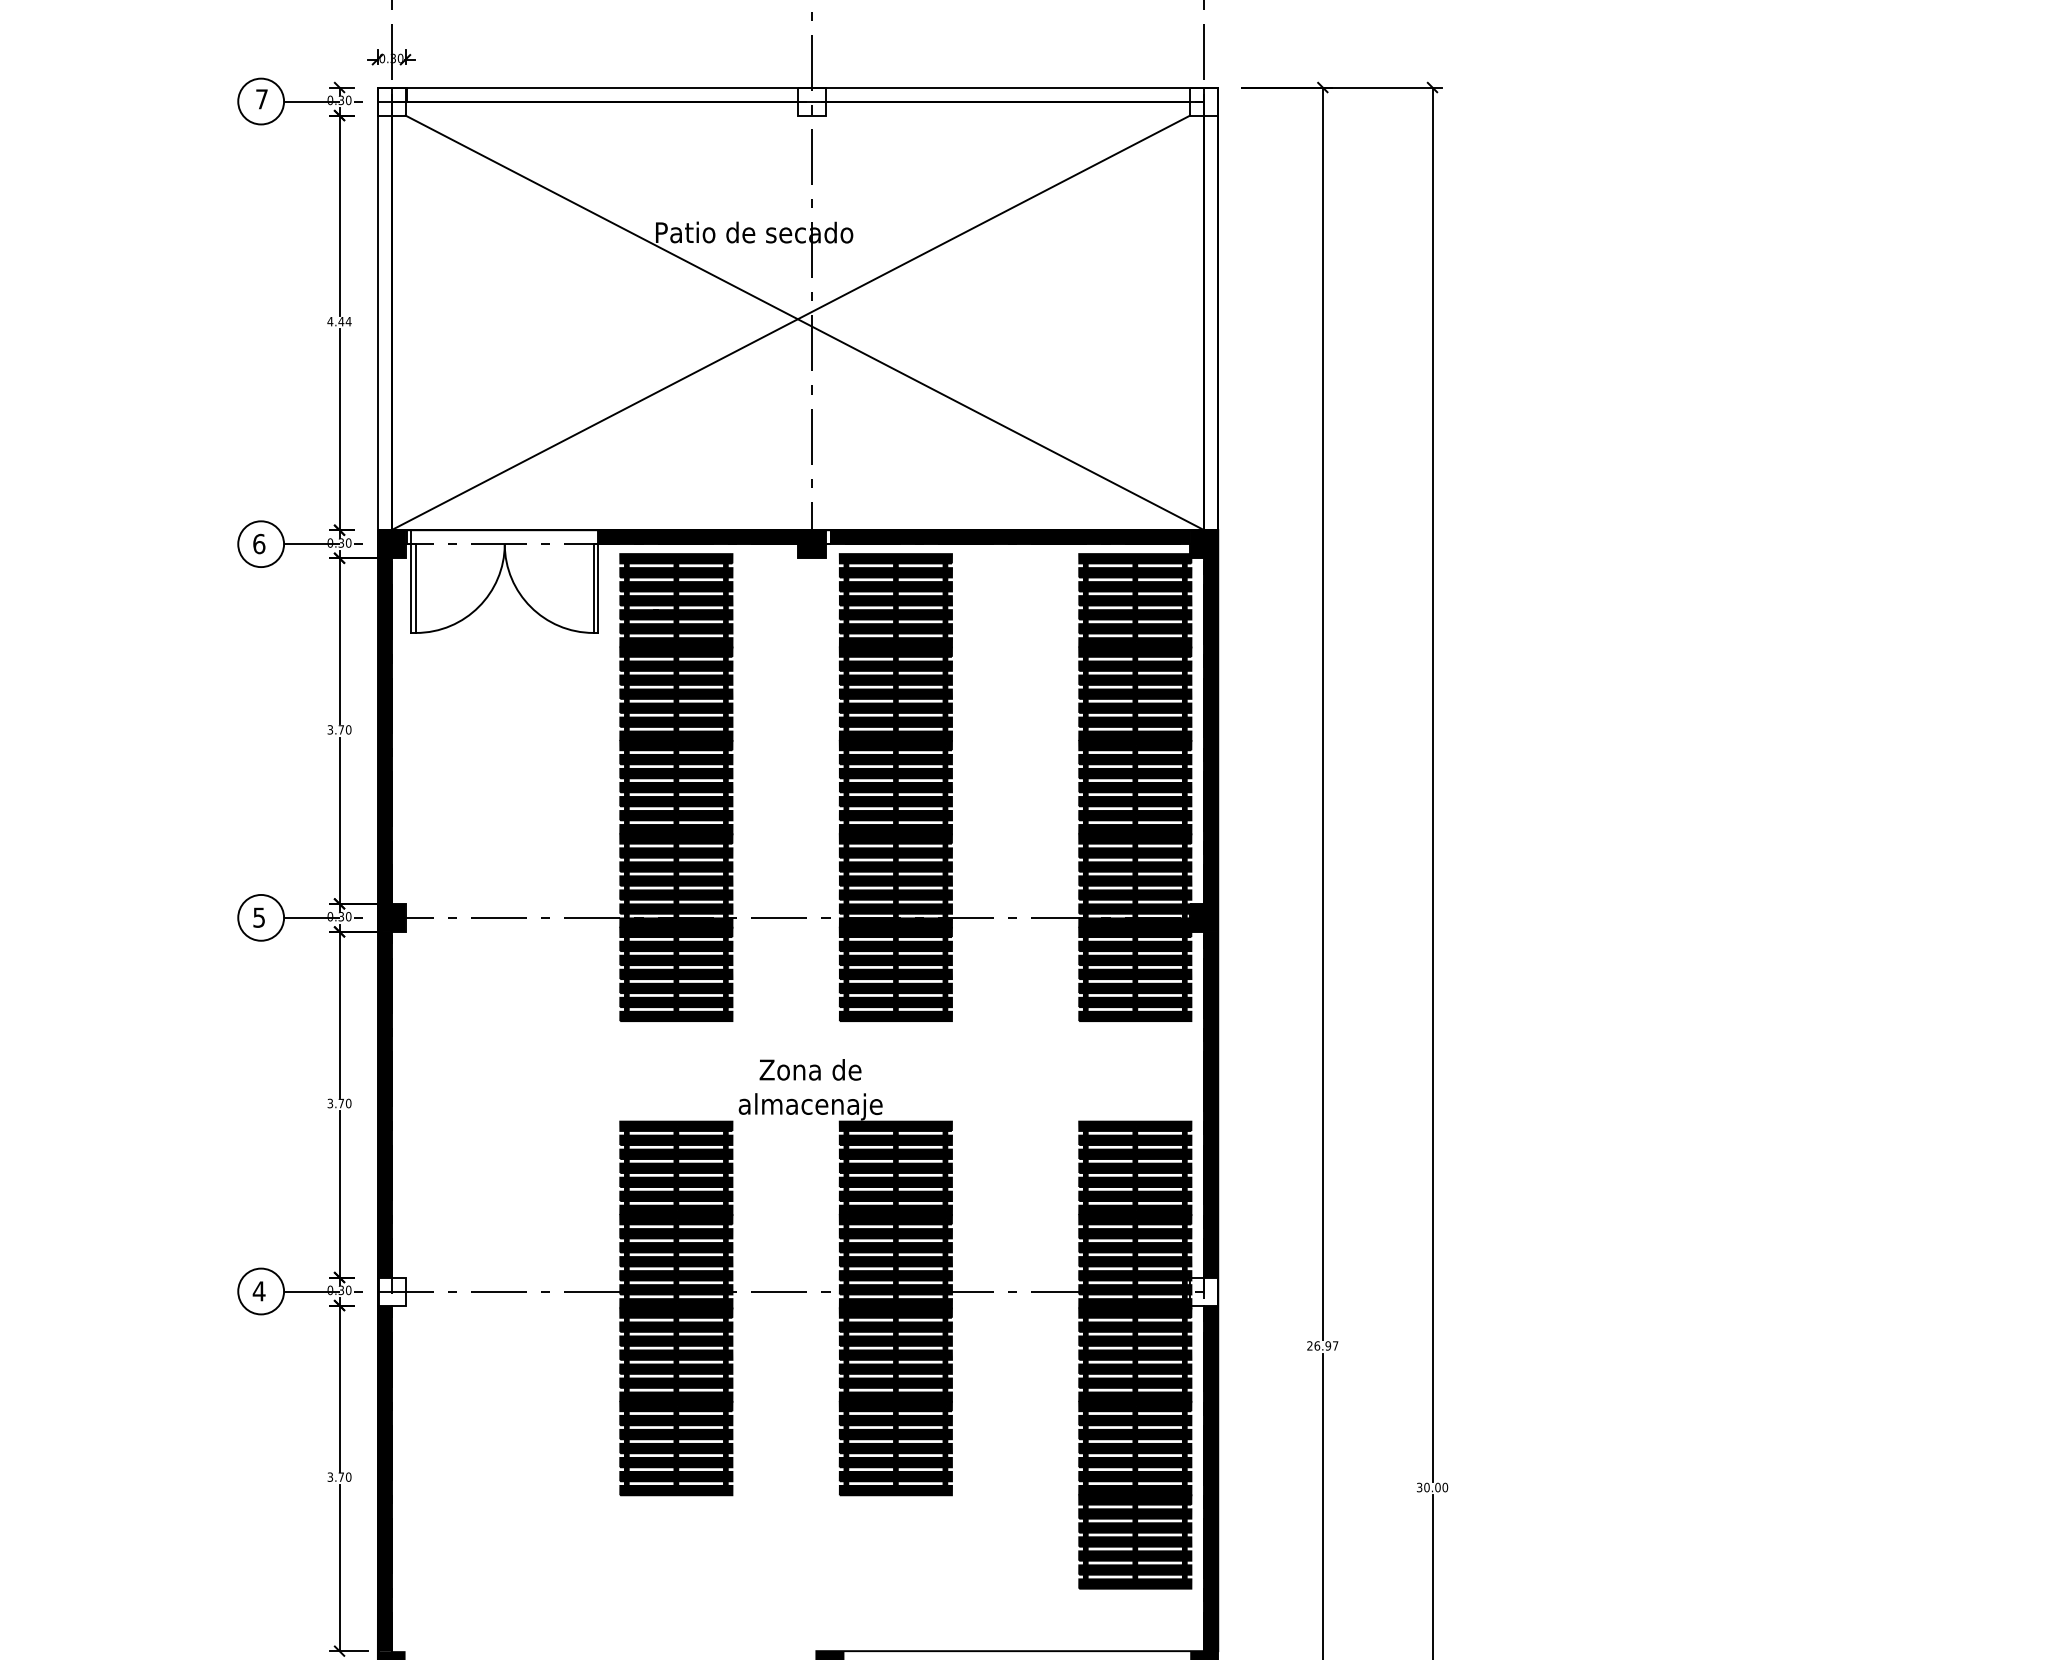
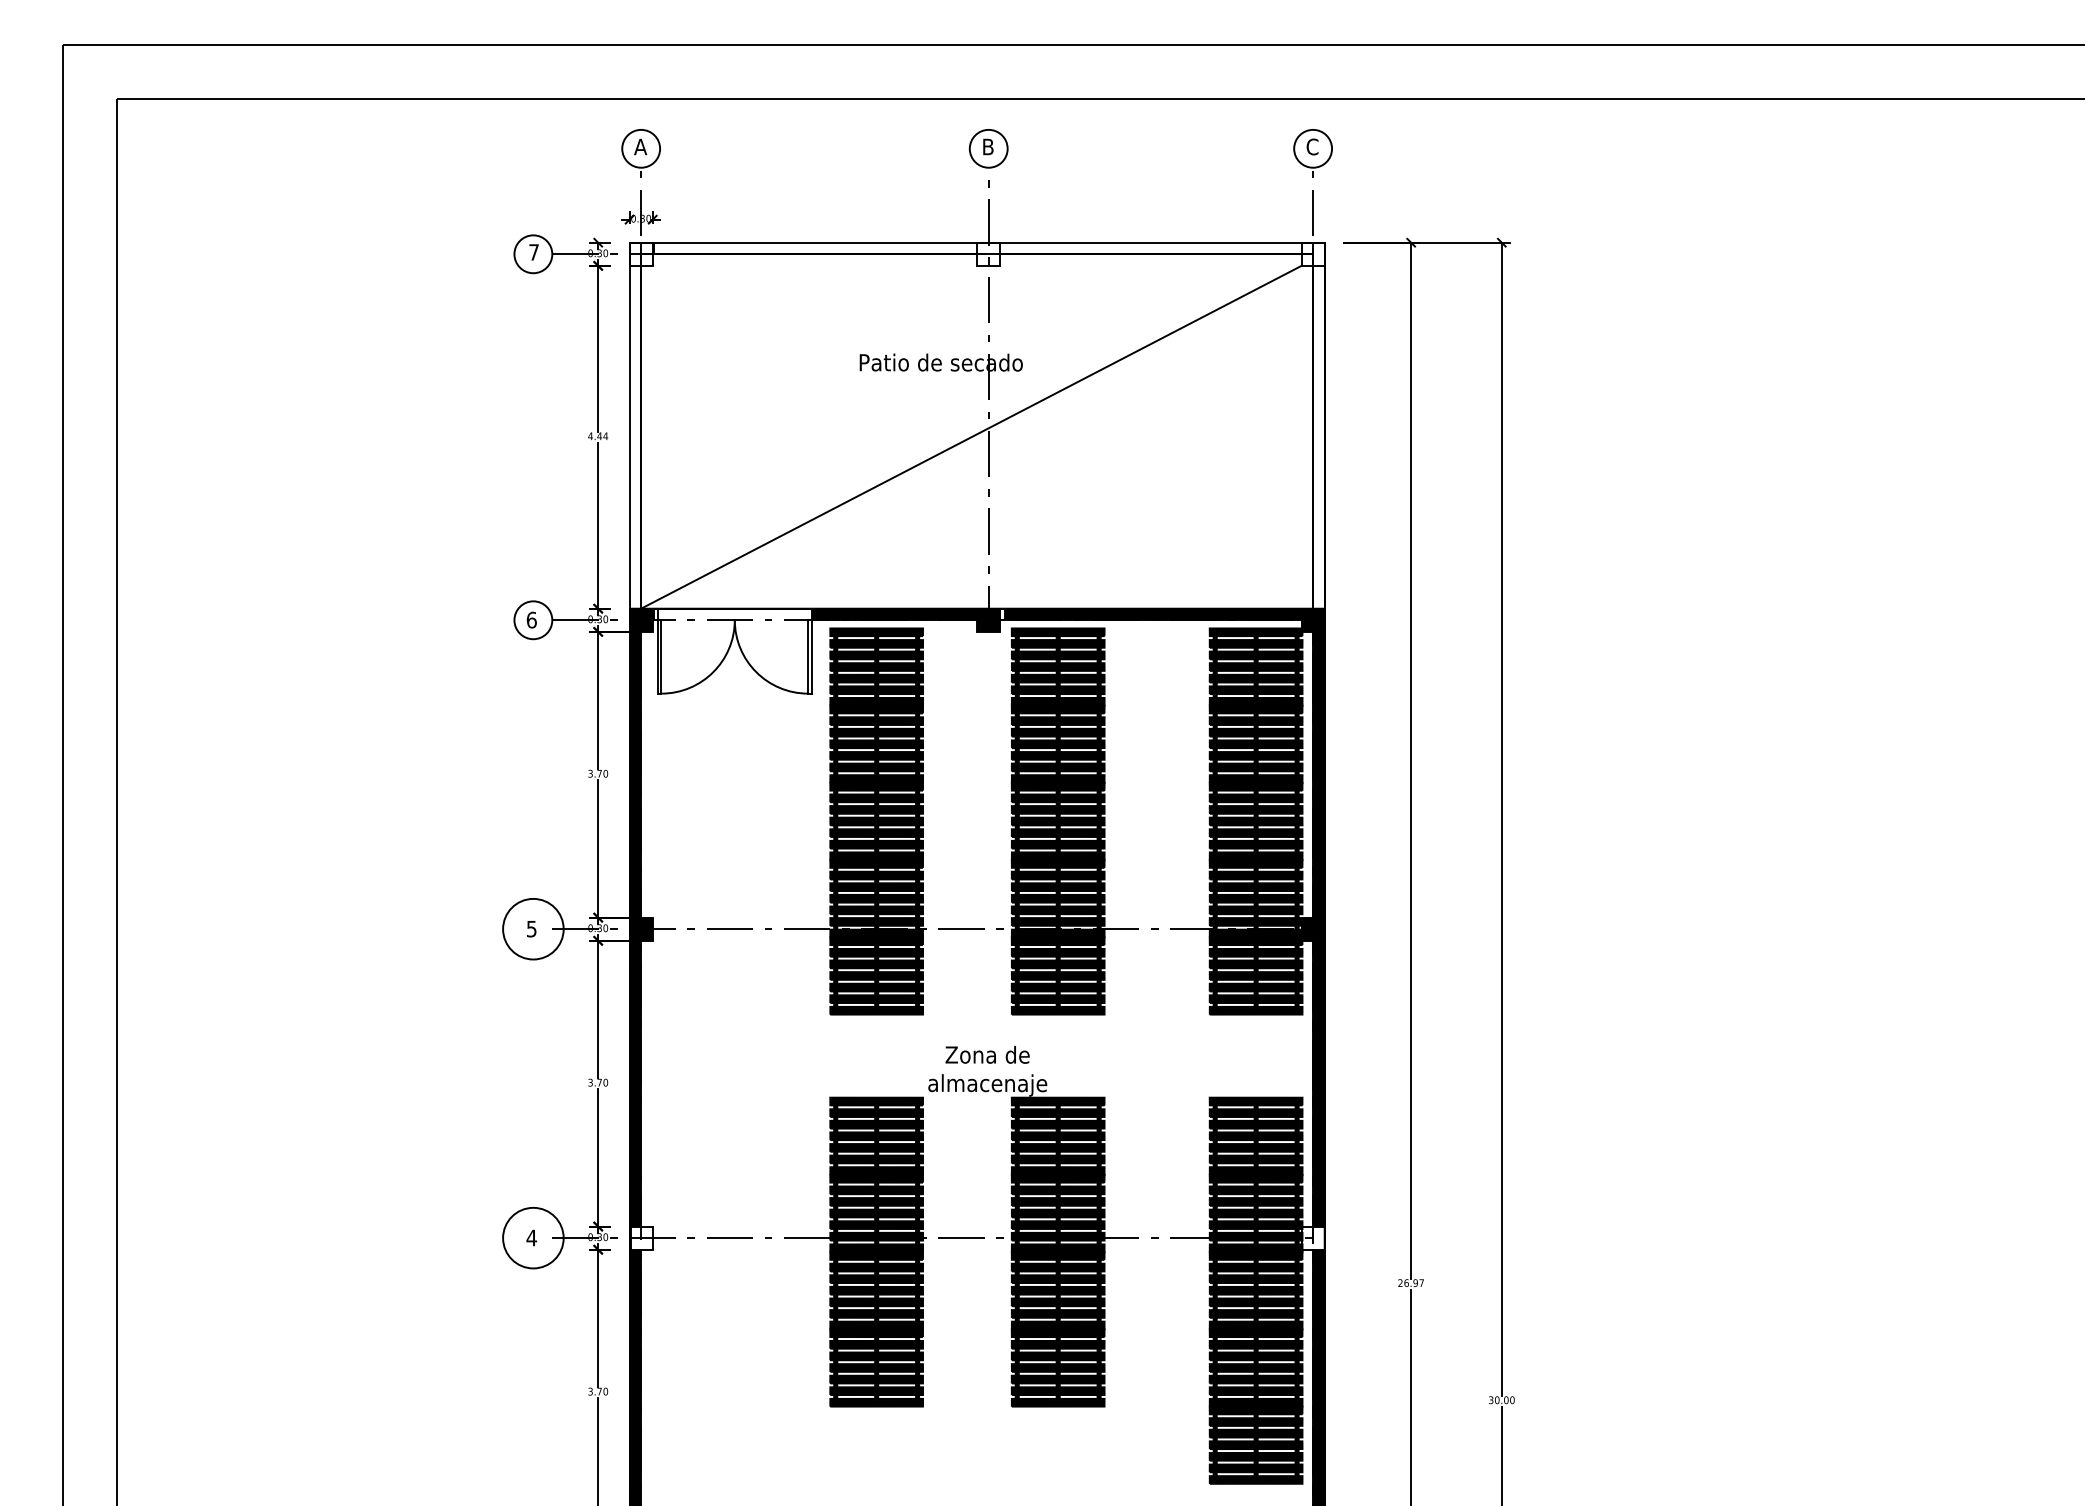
line: (804, 321) -> (982, 436), removed
circle: (261, 918) -> (533, 929), size x1.6
circle: (261, 1291) -> (533, 1238), size x1.6

